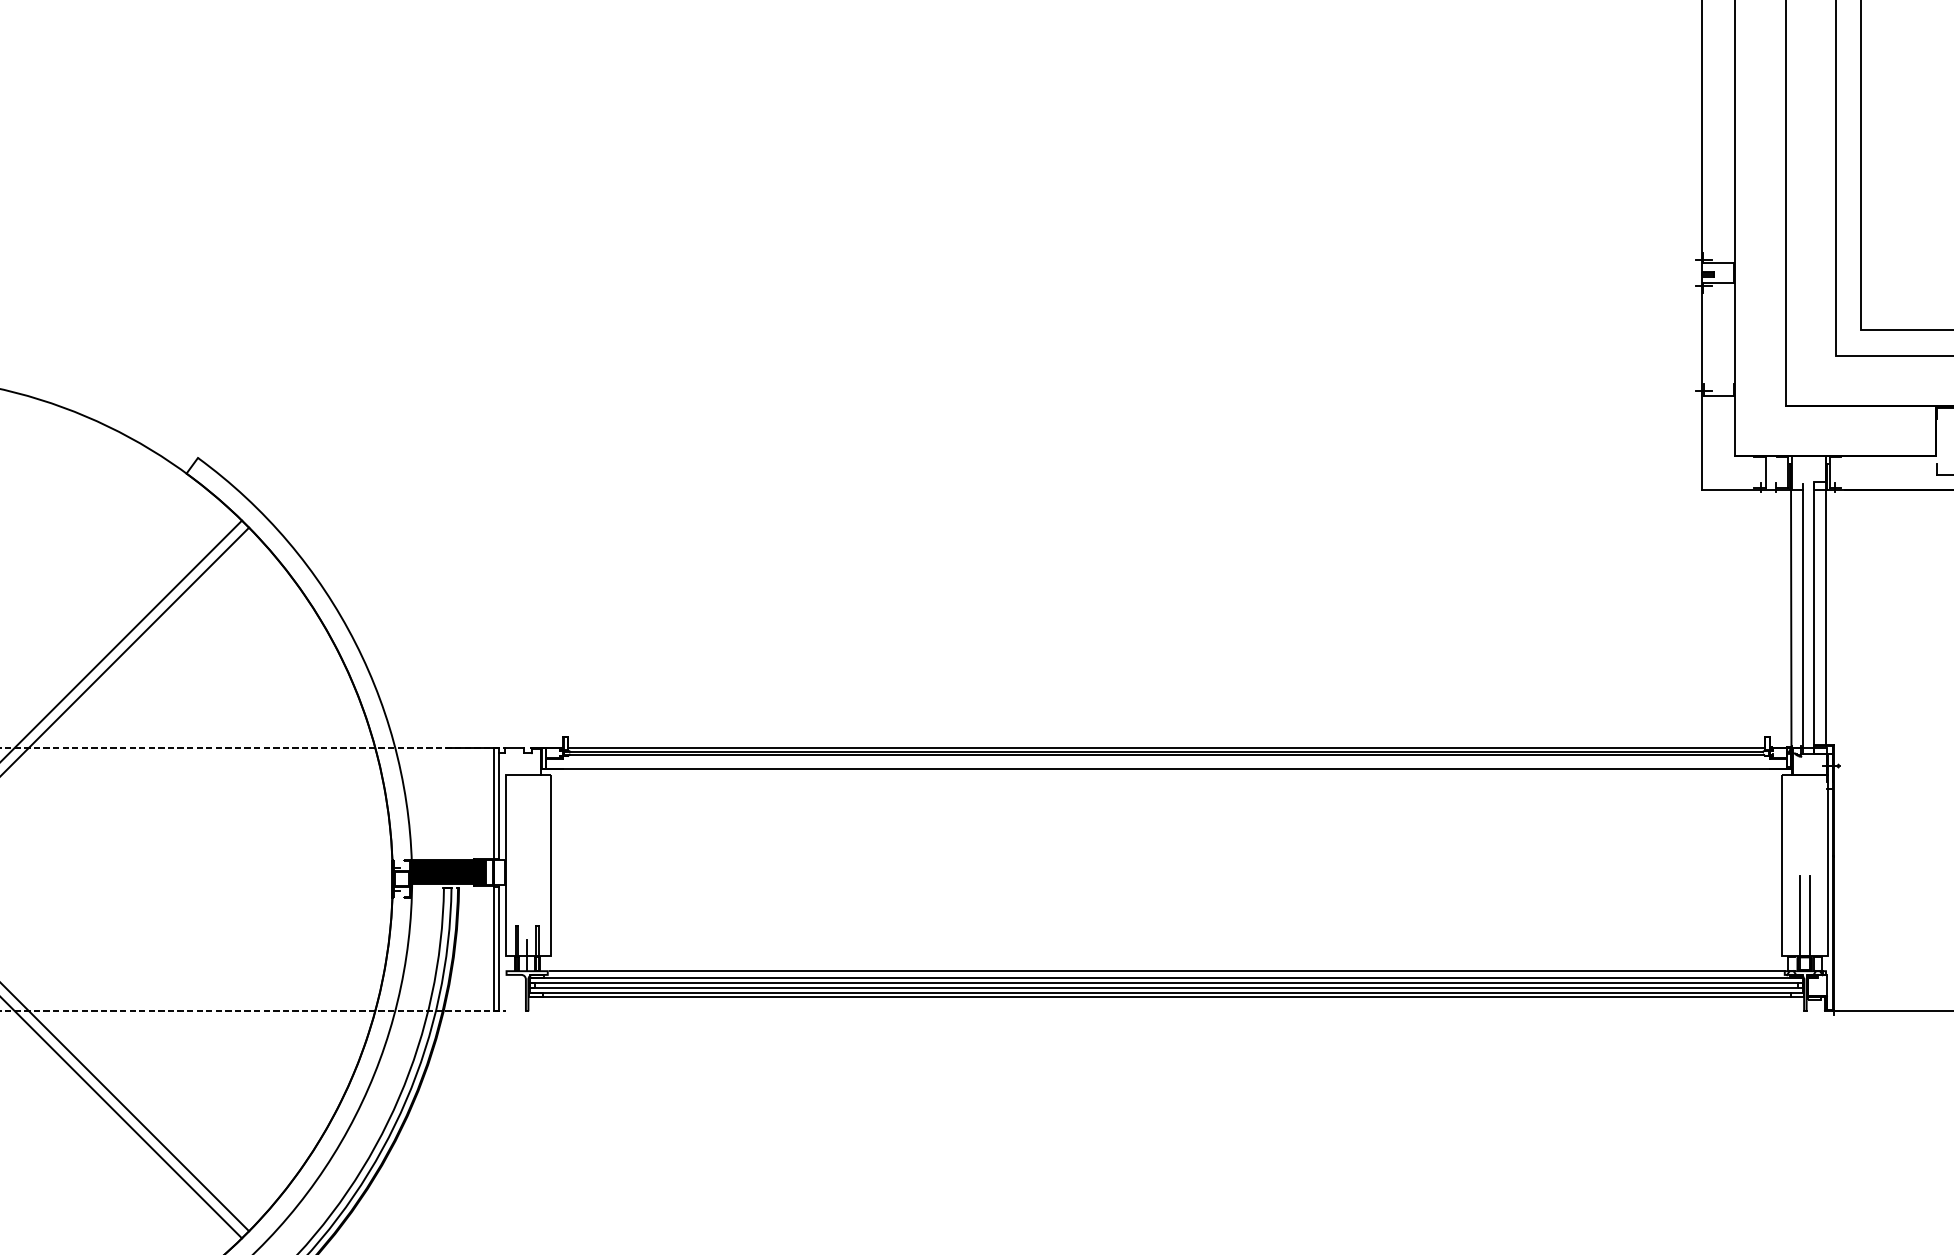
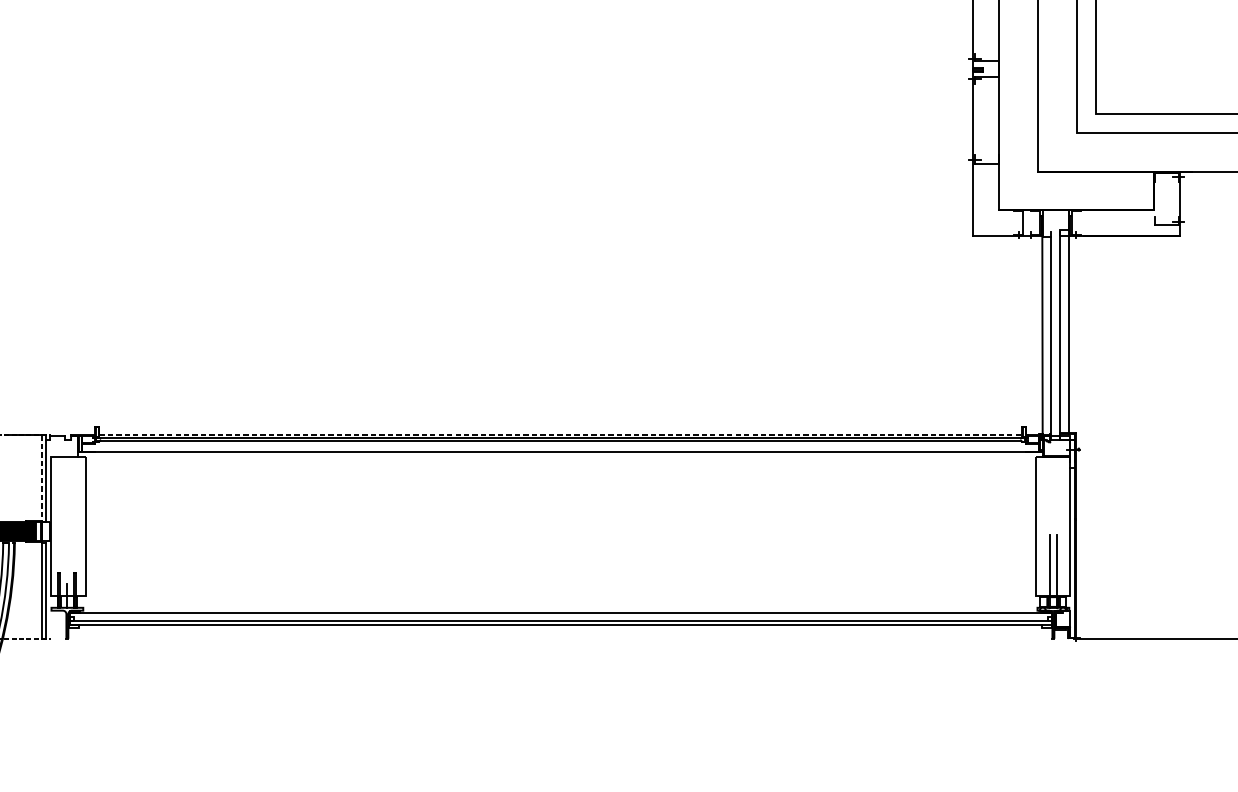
line: (1167, 747) -> (561, 435), solid -> dashed
line: (494, 810) -> (42, 483), solid -> dashed
line: (1166, 971) -> (560, 608), removed
line: (1164, 983) -> (559, 617), removed
line: (1160, 996) -> (555, 627), removed

